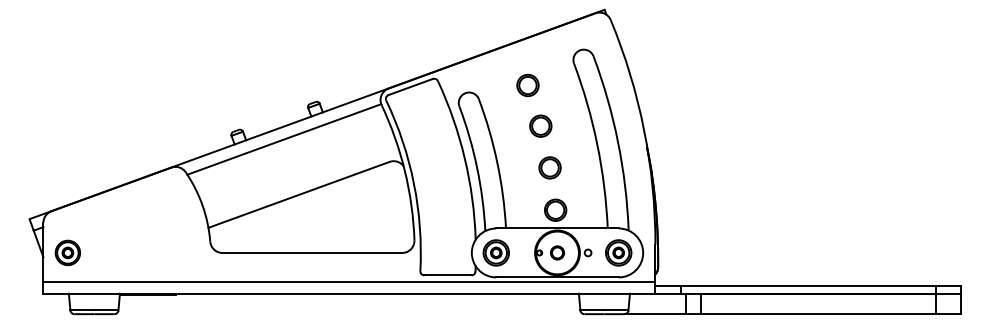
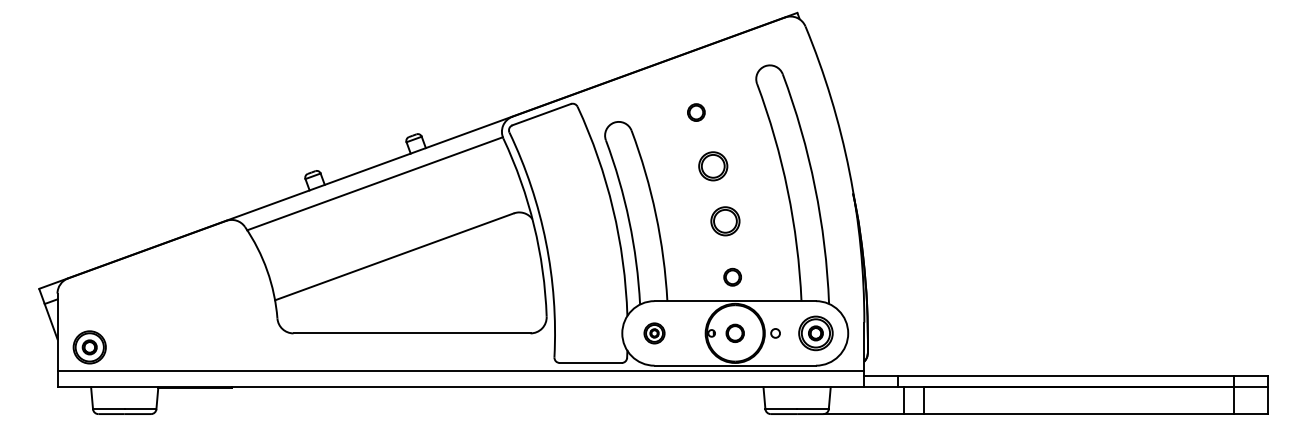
part: (528, 85) -> (696, 112), size x0.6
part: (555, 210) -> (732, 277), size x0.6
part: (67, 253) -> (89, 347), moved
part: (496, 253) -> (654, 333), size x0.6

